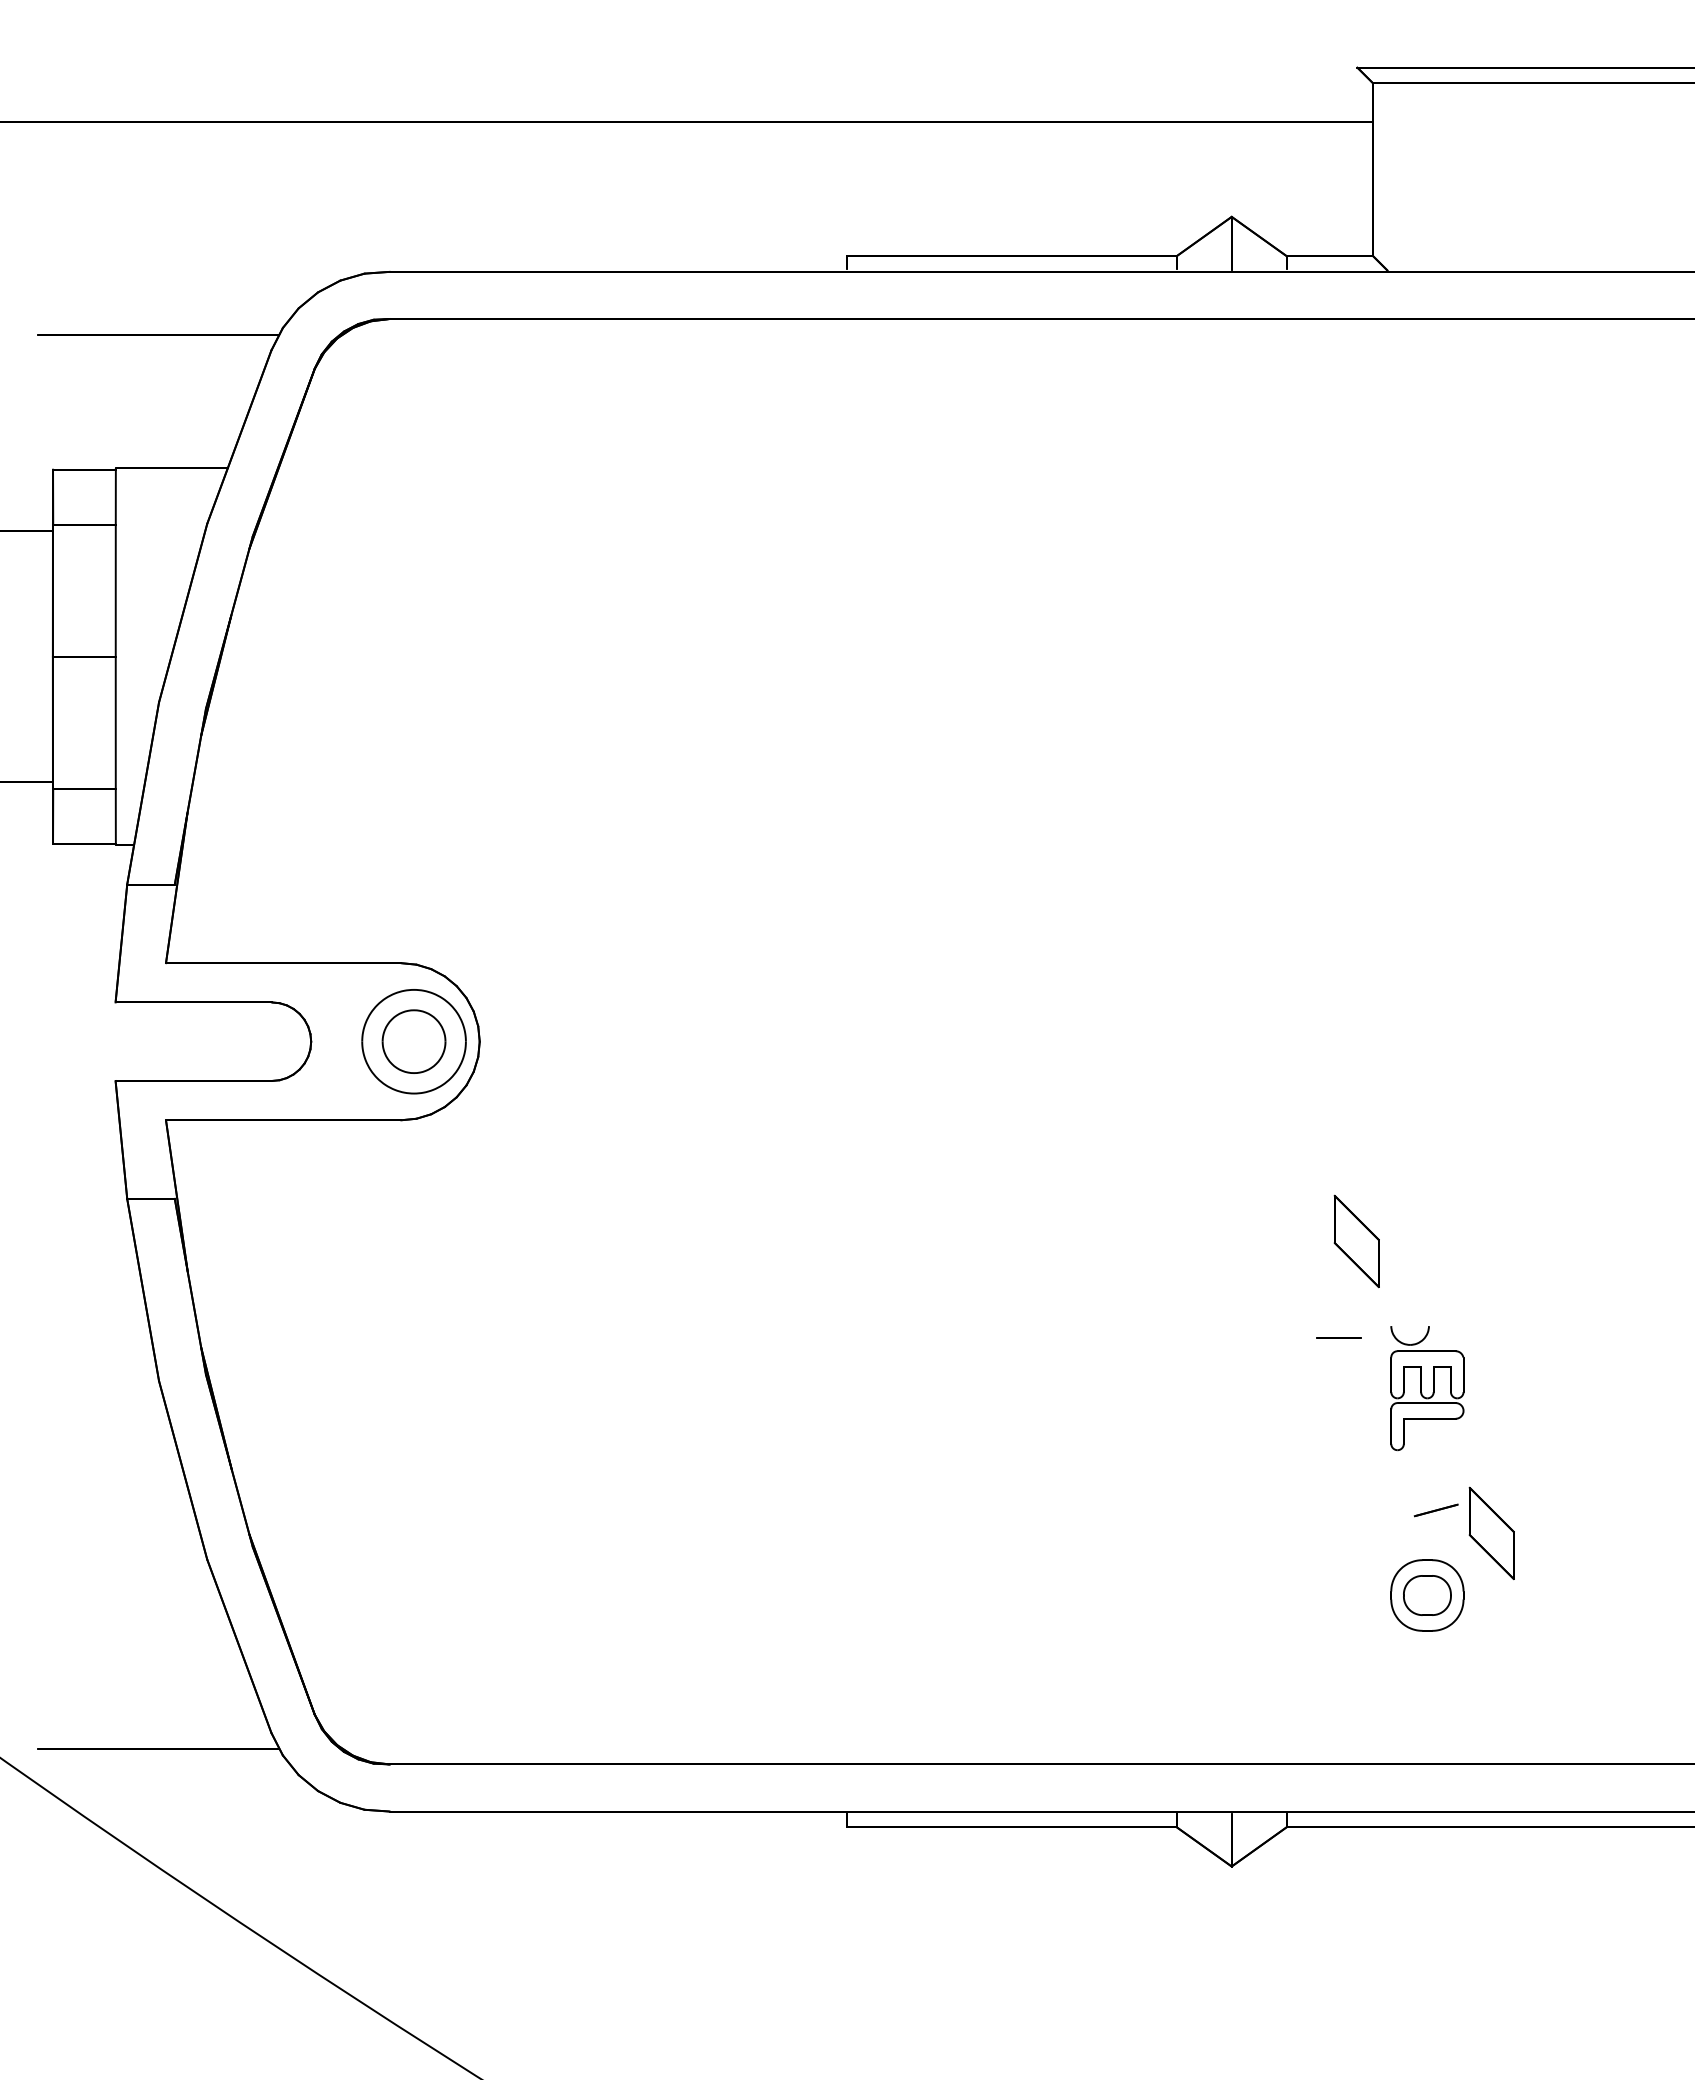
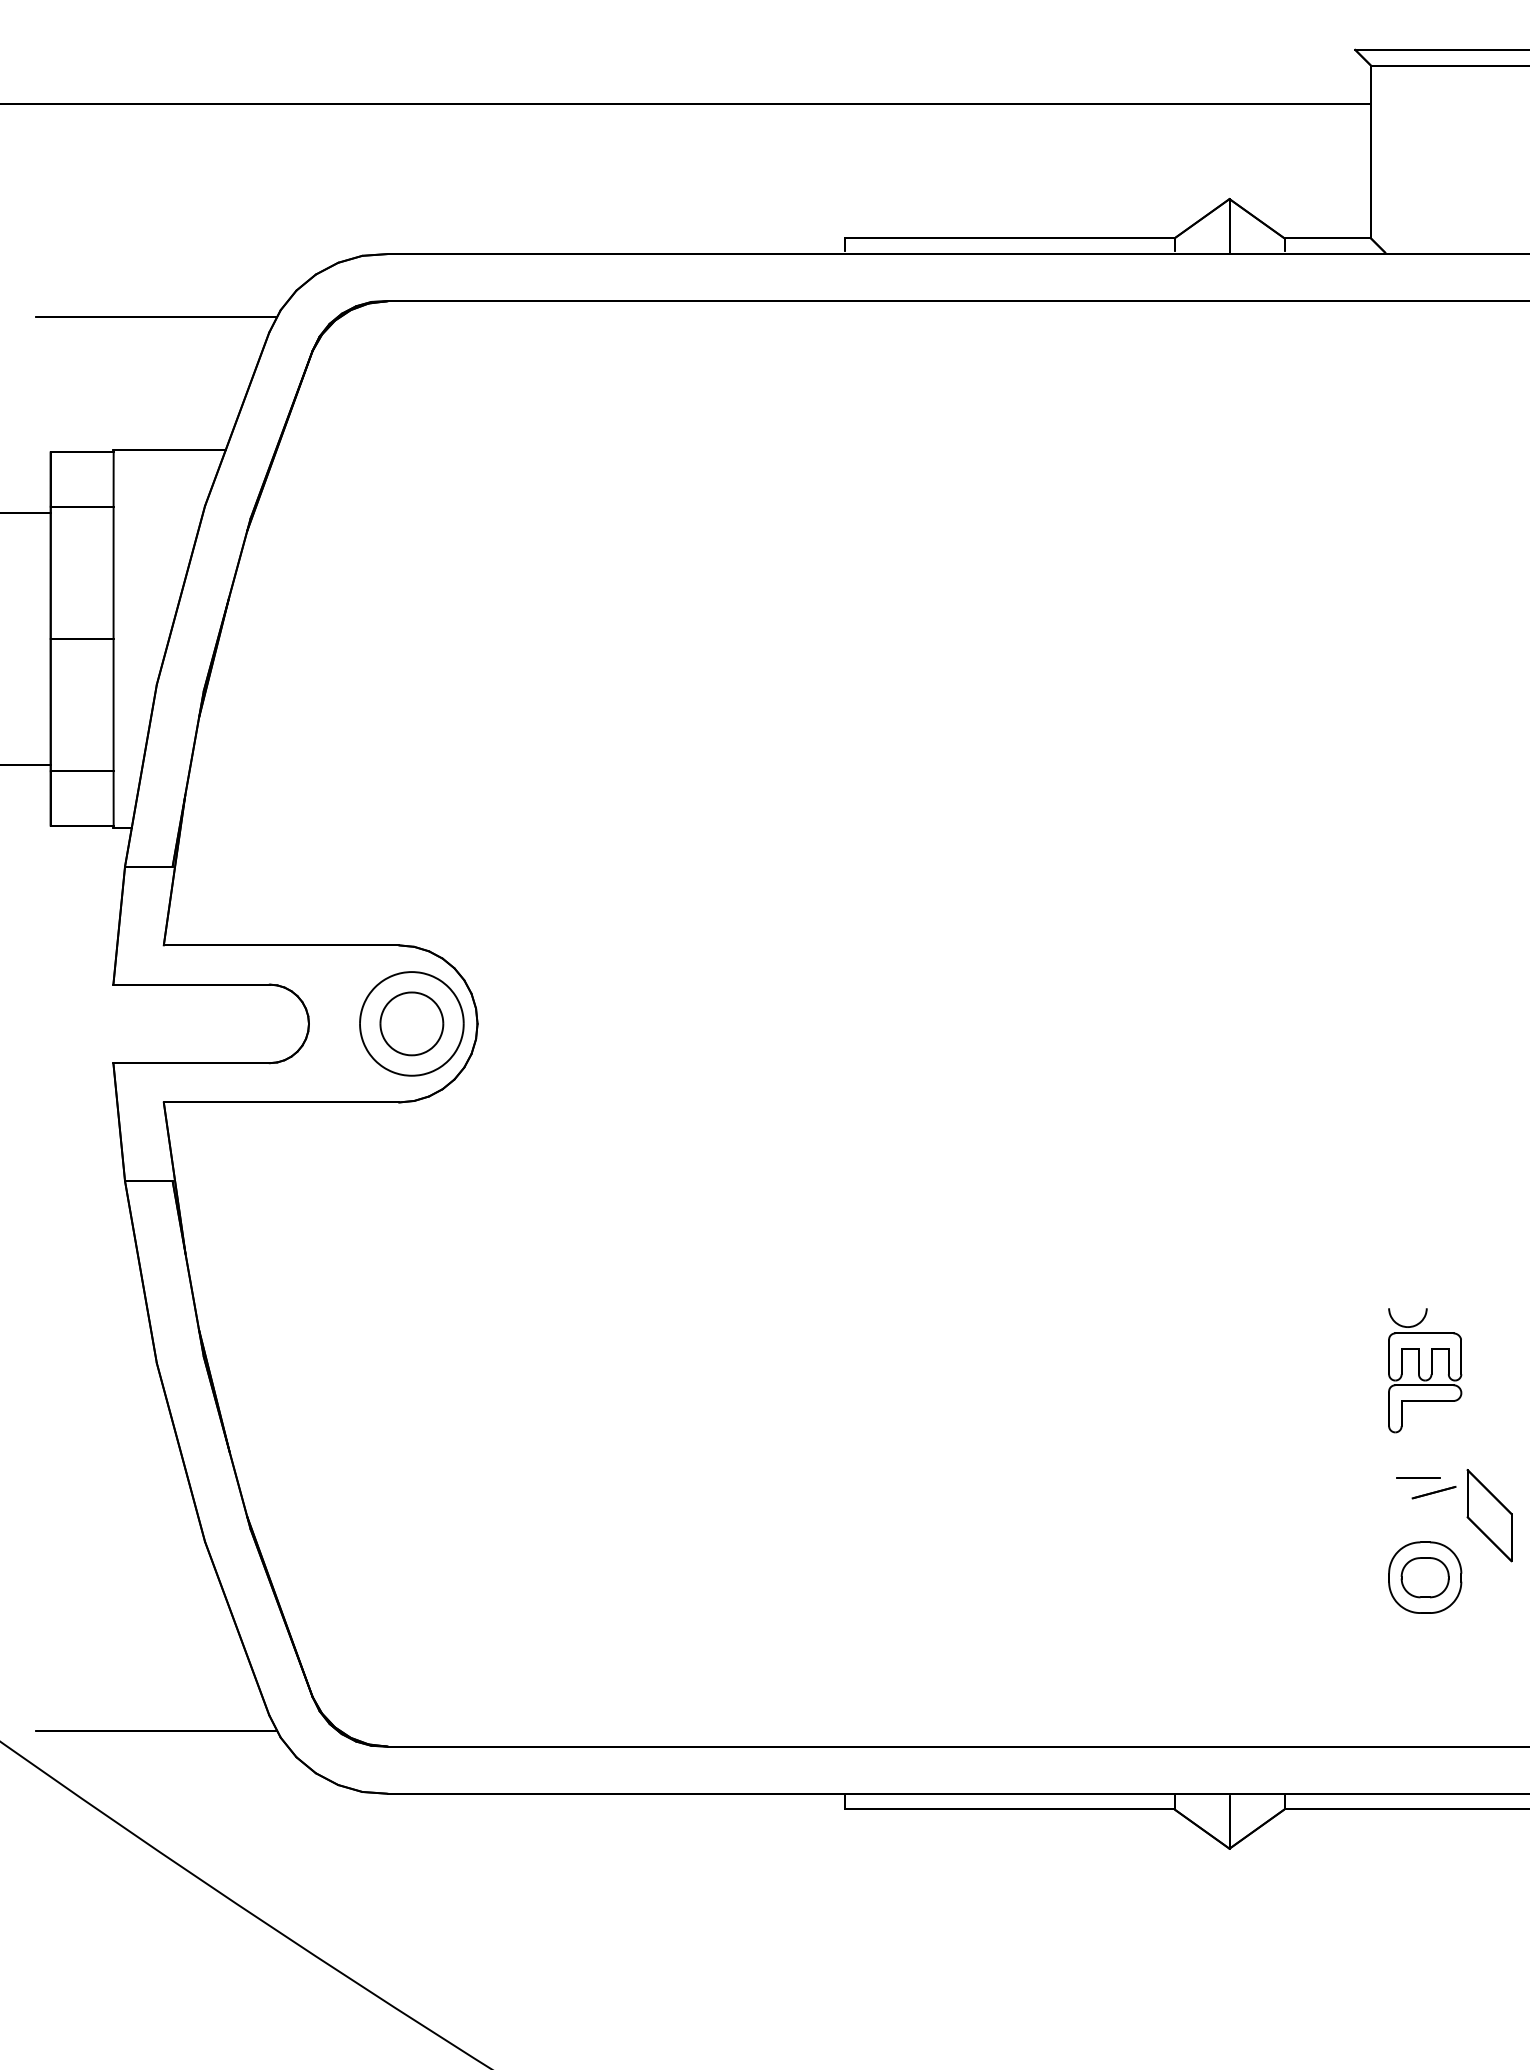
part: (1356, 1241) -> (1354, 1223), removed
line: (1338, 1337) -> (1418, 1477), moved

